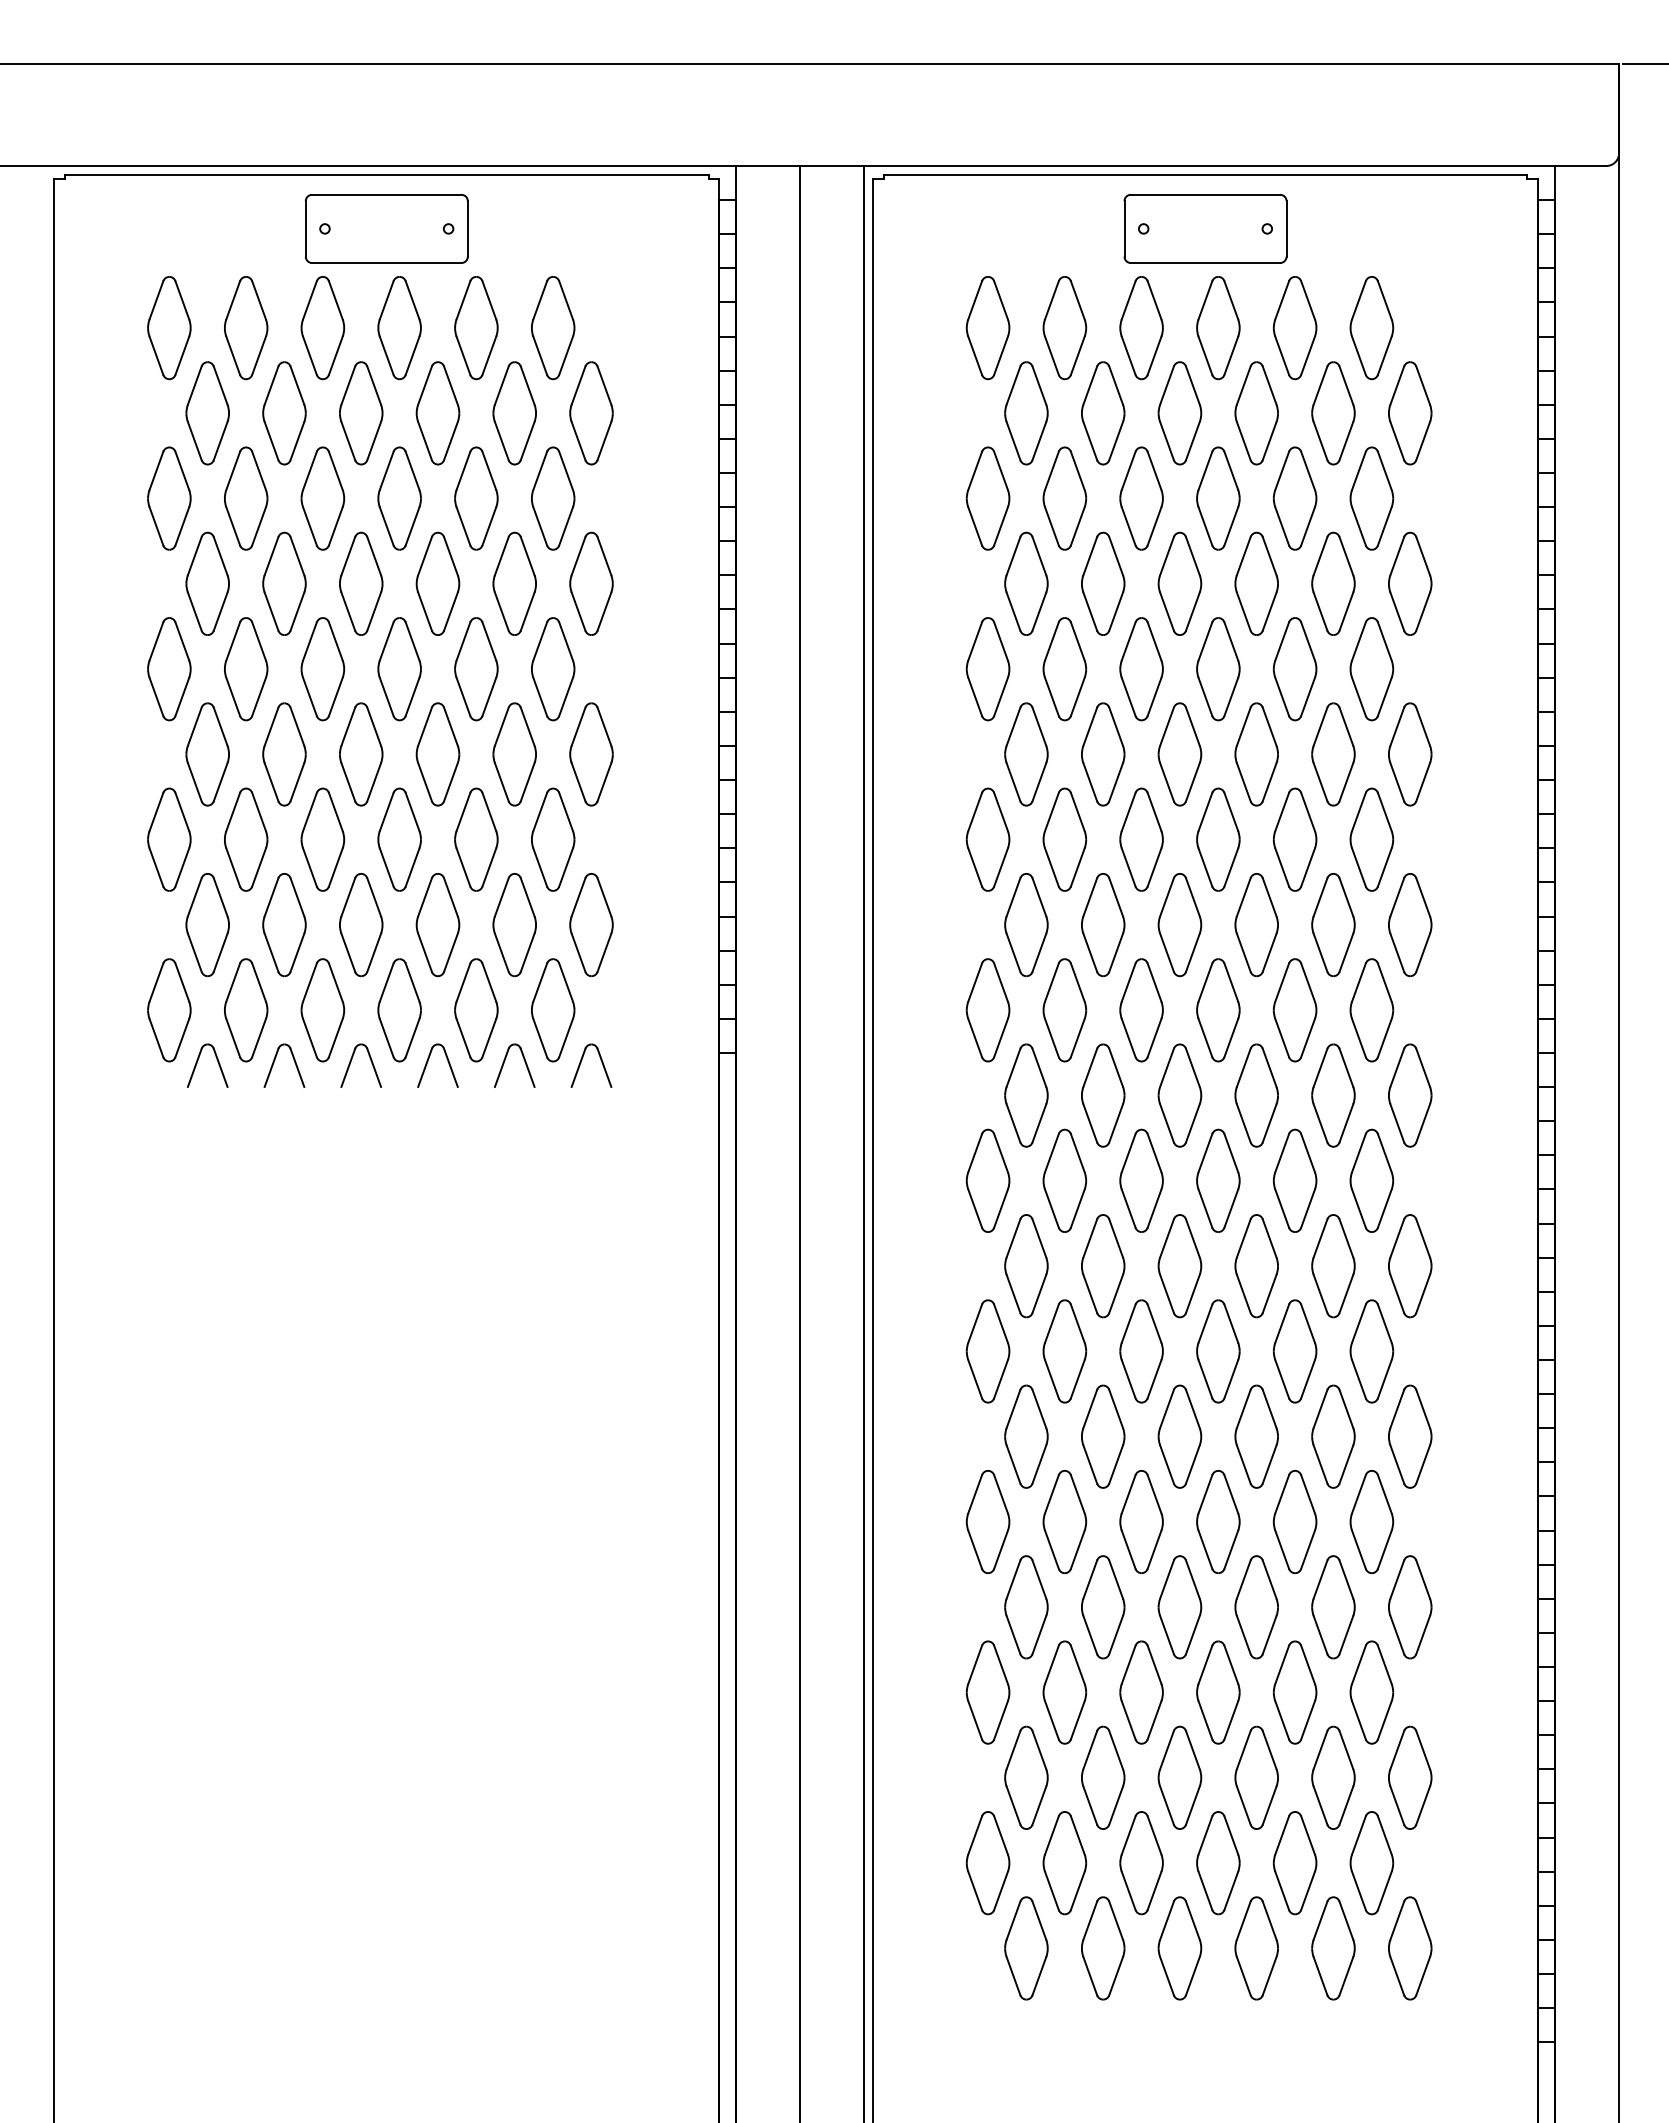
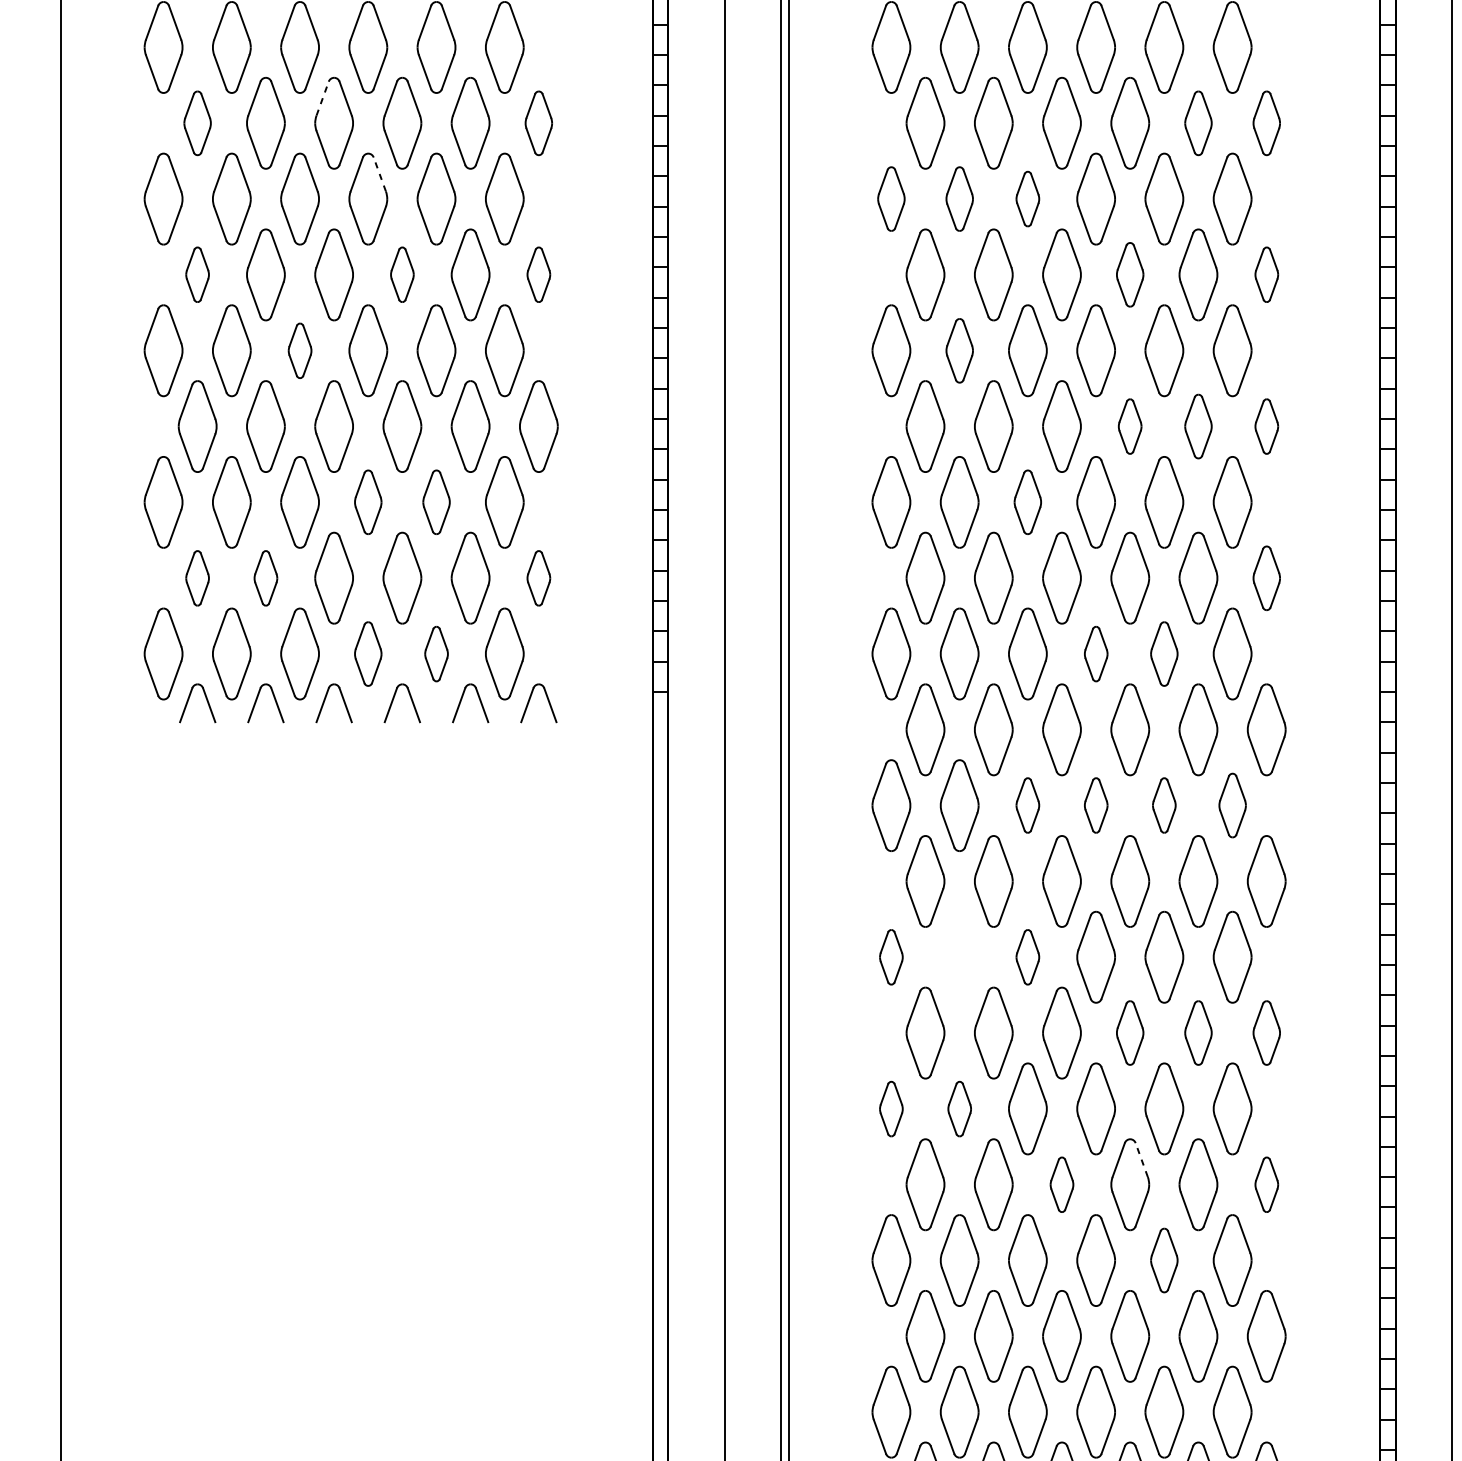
line: (348, 385) -> (322, 98), solid -> dashed
part: (207, 413) -> (197, 123), size x0.7
part: (591, 413) -> (538, 123), size x0.7
part: (1333, 413) -> (1198, 123), size x0.7
part: (1410, 413) -> (1266, 123), size x0.7
line: (412, 470) -> (379, 174), solid -> dashed
part: (987, 498) -> (890, 199), size x0.7
part: (1064, 498) -> (959, 199), size x0.7
part: (1141, 498) -> (1027, 199), size x0.6
part: (207, 583) -> (197, 274), size x0.6
part: (437, 583) -> (401, 274), size x0.6
part: (591, 583) -> (538, 274), size x0.6
part: (1256, 583) -> (1130, 274), size x0.7
part: (1410, 583) -> (1266, 274), size x0.6
part: (322, 669) -> (299, 351), size x0.6
part: (1064, 669) -> (959, 351), size x0.7
part: (1256, 754) -> (1130, 426), size x0.6
part: (1333, 754) -> (1198, 426), size x0.7
part: (1410, 754) -> (1266, 426), size x0.6
part: (399, 839) -> (368, 502), size x0.7
part: (476, 839) -> (436, 502), size x0.7
part: (1141, 839) -> (1027, 502), size x0.7
part: (207, 925) -> (197, 578), size x0.6
part: (284, 925) -> (265, 578), size x0.6
part: (591, 925) -> (538, 578), size x0.6
part: (1410, 925) -> (1266, 578), size x0.7
part: (399, 1010) -> (368, 654), size x0.7
part: (476, 1010) -> (436, 654), size x0.6
part: (1218, 1010) -> (1096, 654), size x0.6
part: (1294, 1010) -> (1163, 654), size x0.7
part: (1141, 1180) -> (1027, 805), size x0.6
part: (1218, 1180) -> (1096, 805), size x0.6
part: (1294, 1180) -> (1163, 805), size x0.6
part: (1371, 1180) -> (1232, 805), size x0.7
part: (987, 1351) -> (890, 957), size x0.6
part: (1064, 1351) -> (959, 957), removed
part: (1141, 1351) -> (1027, 957), size x0.6
part: (1256, 1436) -> (1130, 1032), size x0.7
part: (1333, 1436) -> (1198, 1032), size x0.7
part: (1410, 1436) -> (1266, 1032), size x0.7
part: (987, 1522) -> (890, 1109), size x0.6
part: (1064, 1522) -> (959, 1109), size x0.6
line: (1269, 1579) -> (1141, 1160), solid -> dashed
part: (1179, 1607) -> (1061, 1184), size x0.6
part: (1410, 1607) -> (1266, 1184), size x0.6
part: (1294, 1692) -> (1163, 1260), size x0.7

